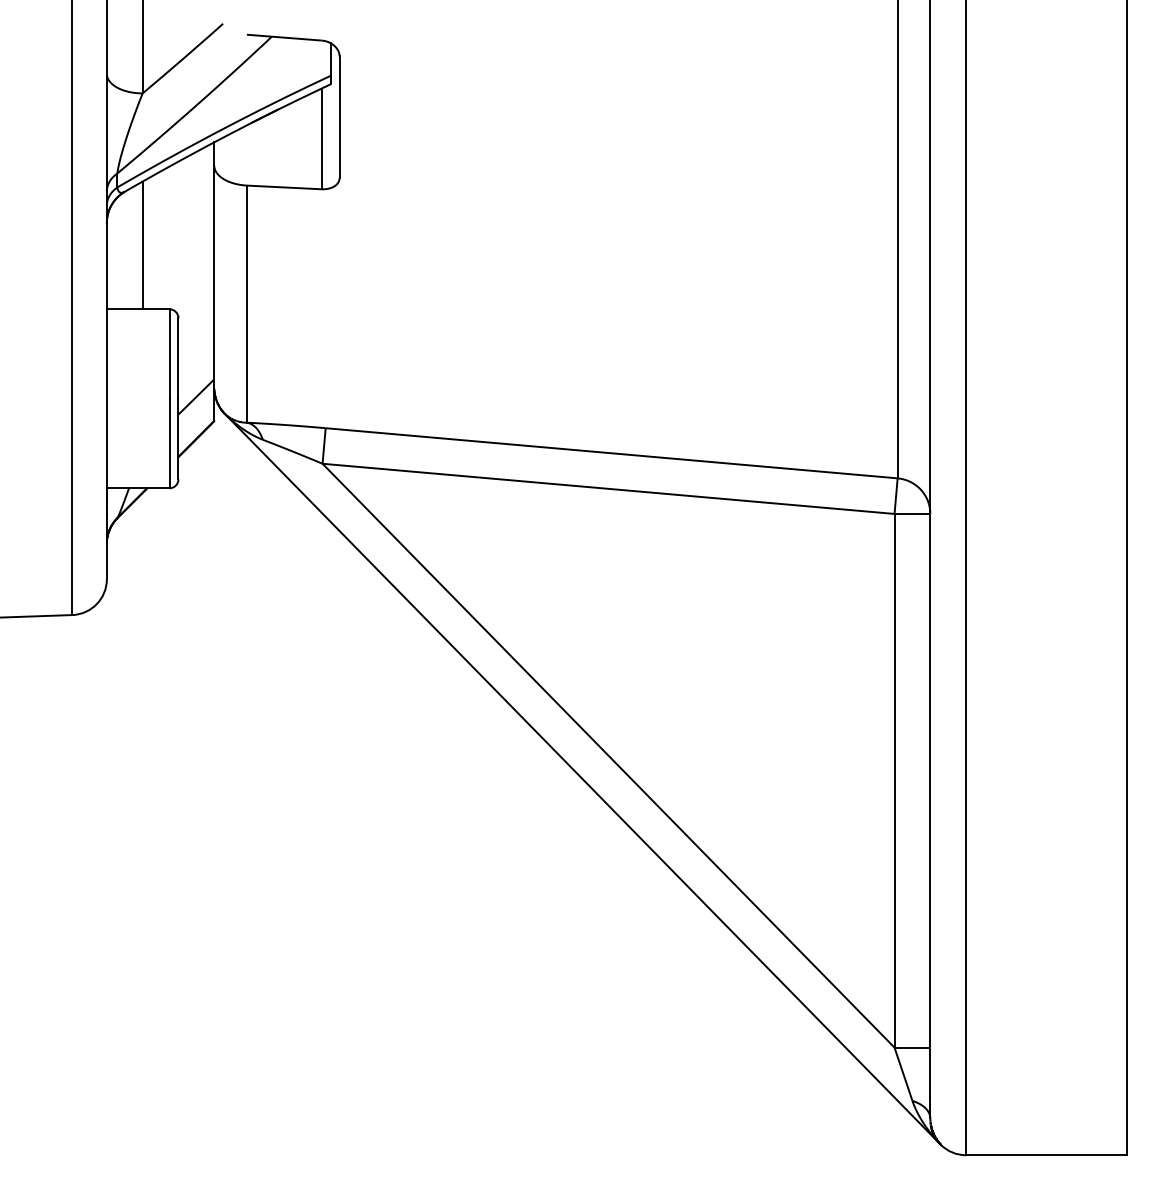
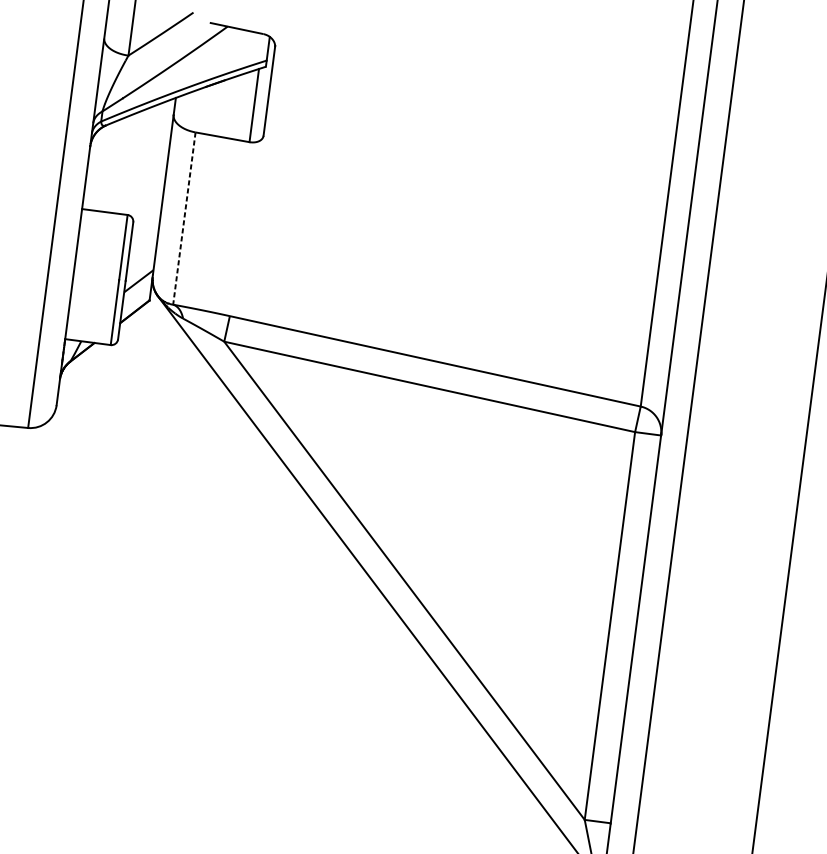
line: (142, 245) -> (114, 166), removed
line: (246, 304) -> (184, 218), solid -> dashed

